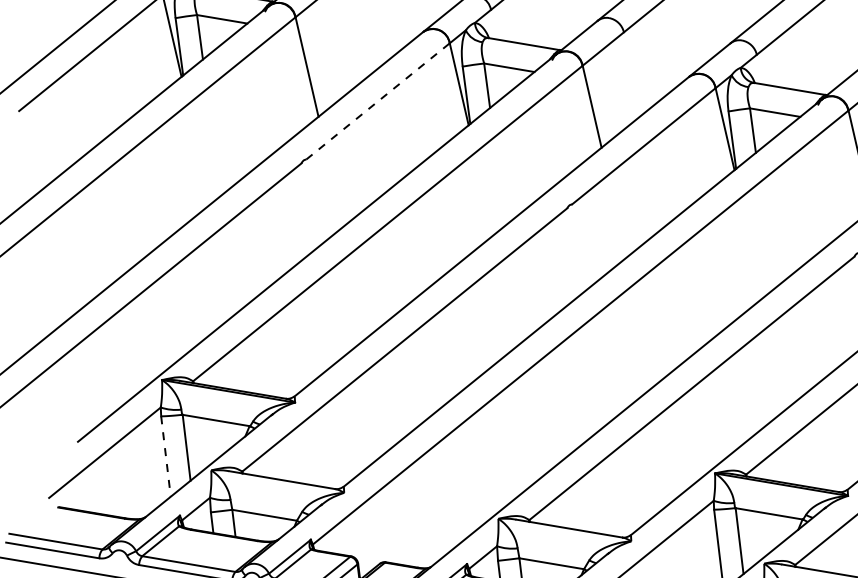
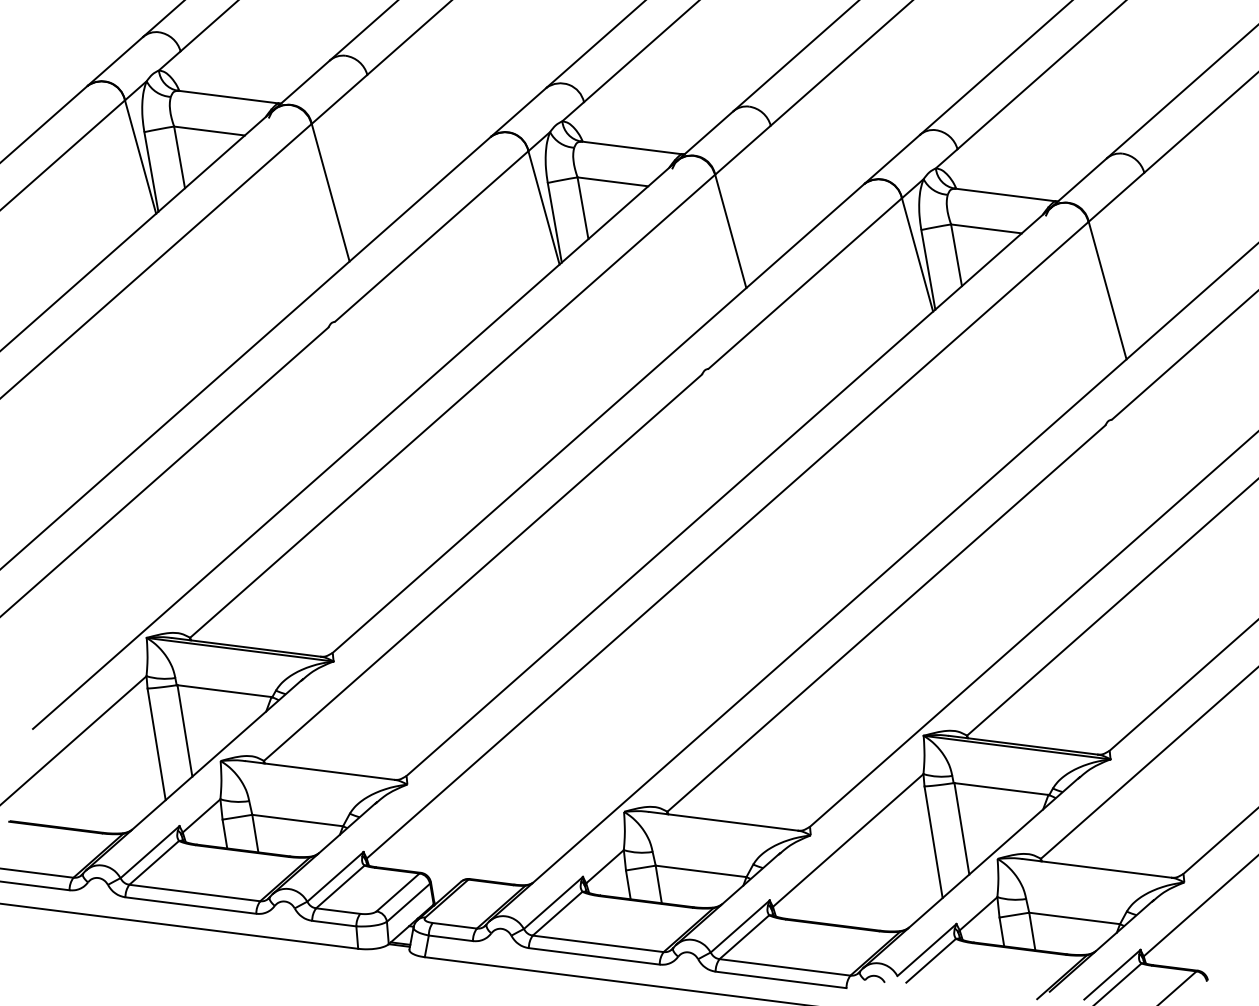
line: (377, 101) -> (431, 236), dashed -> solid
line: (165, 456) -> (156, 744), dashed -> solid

